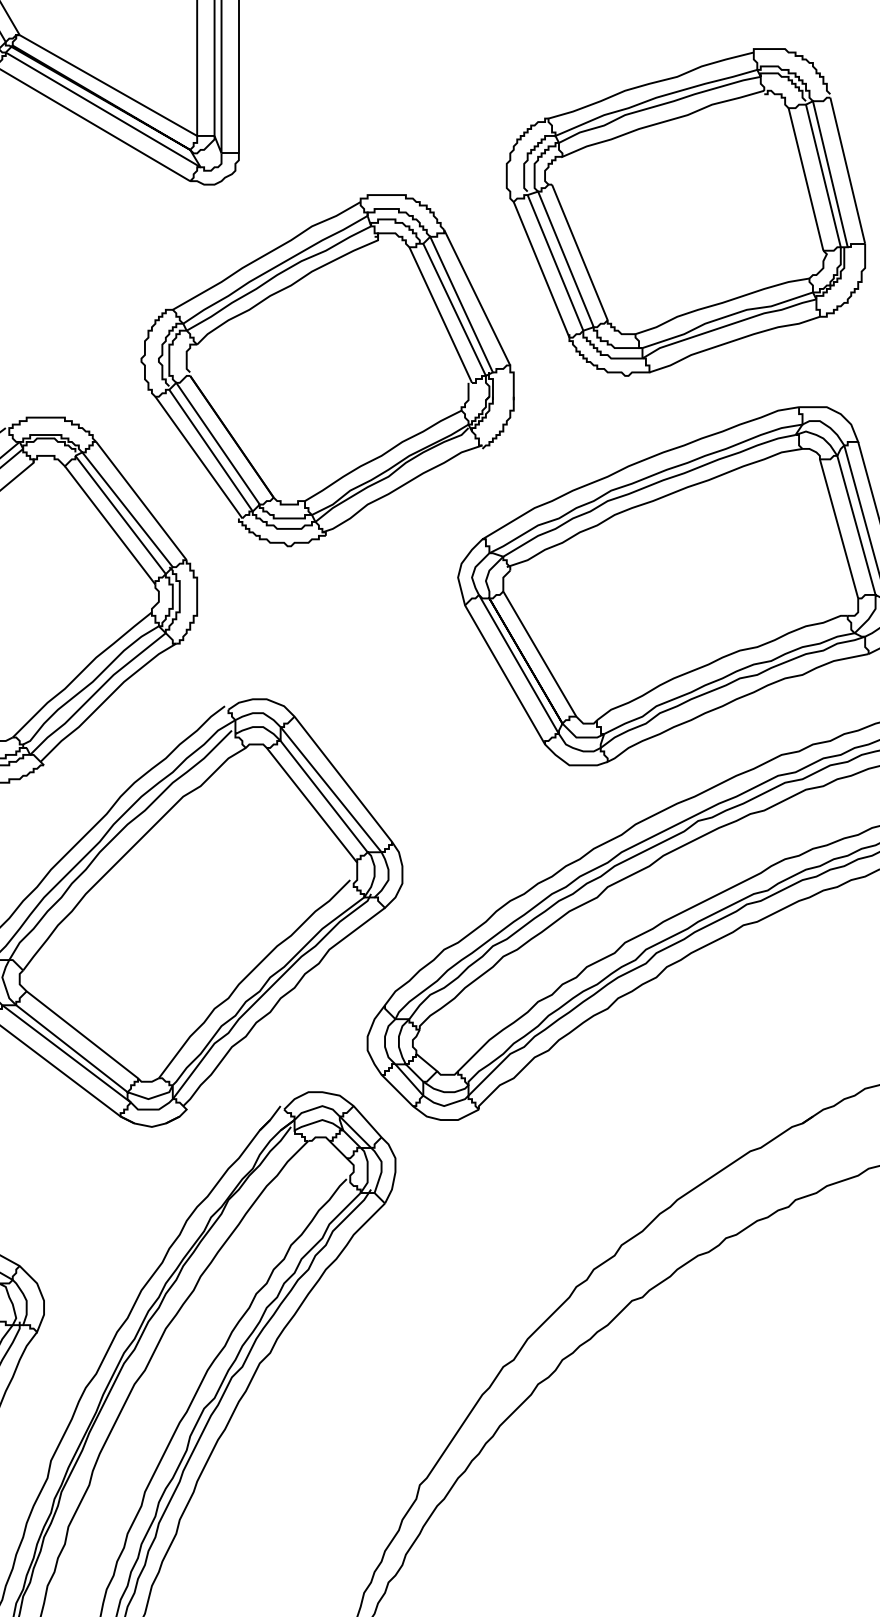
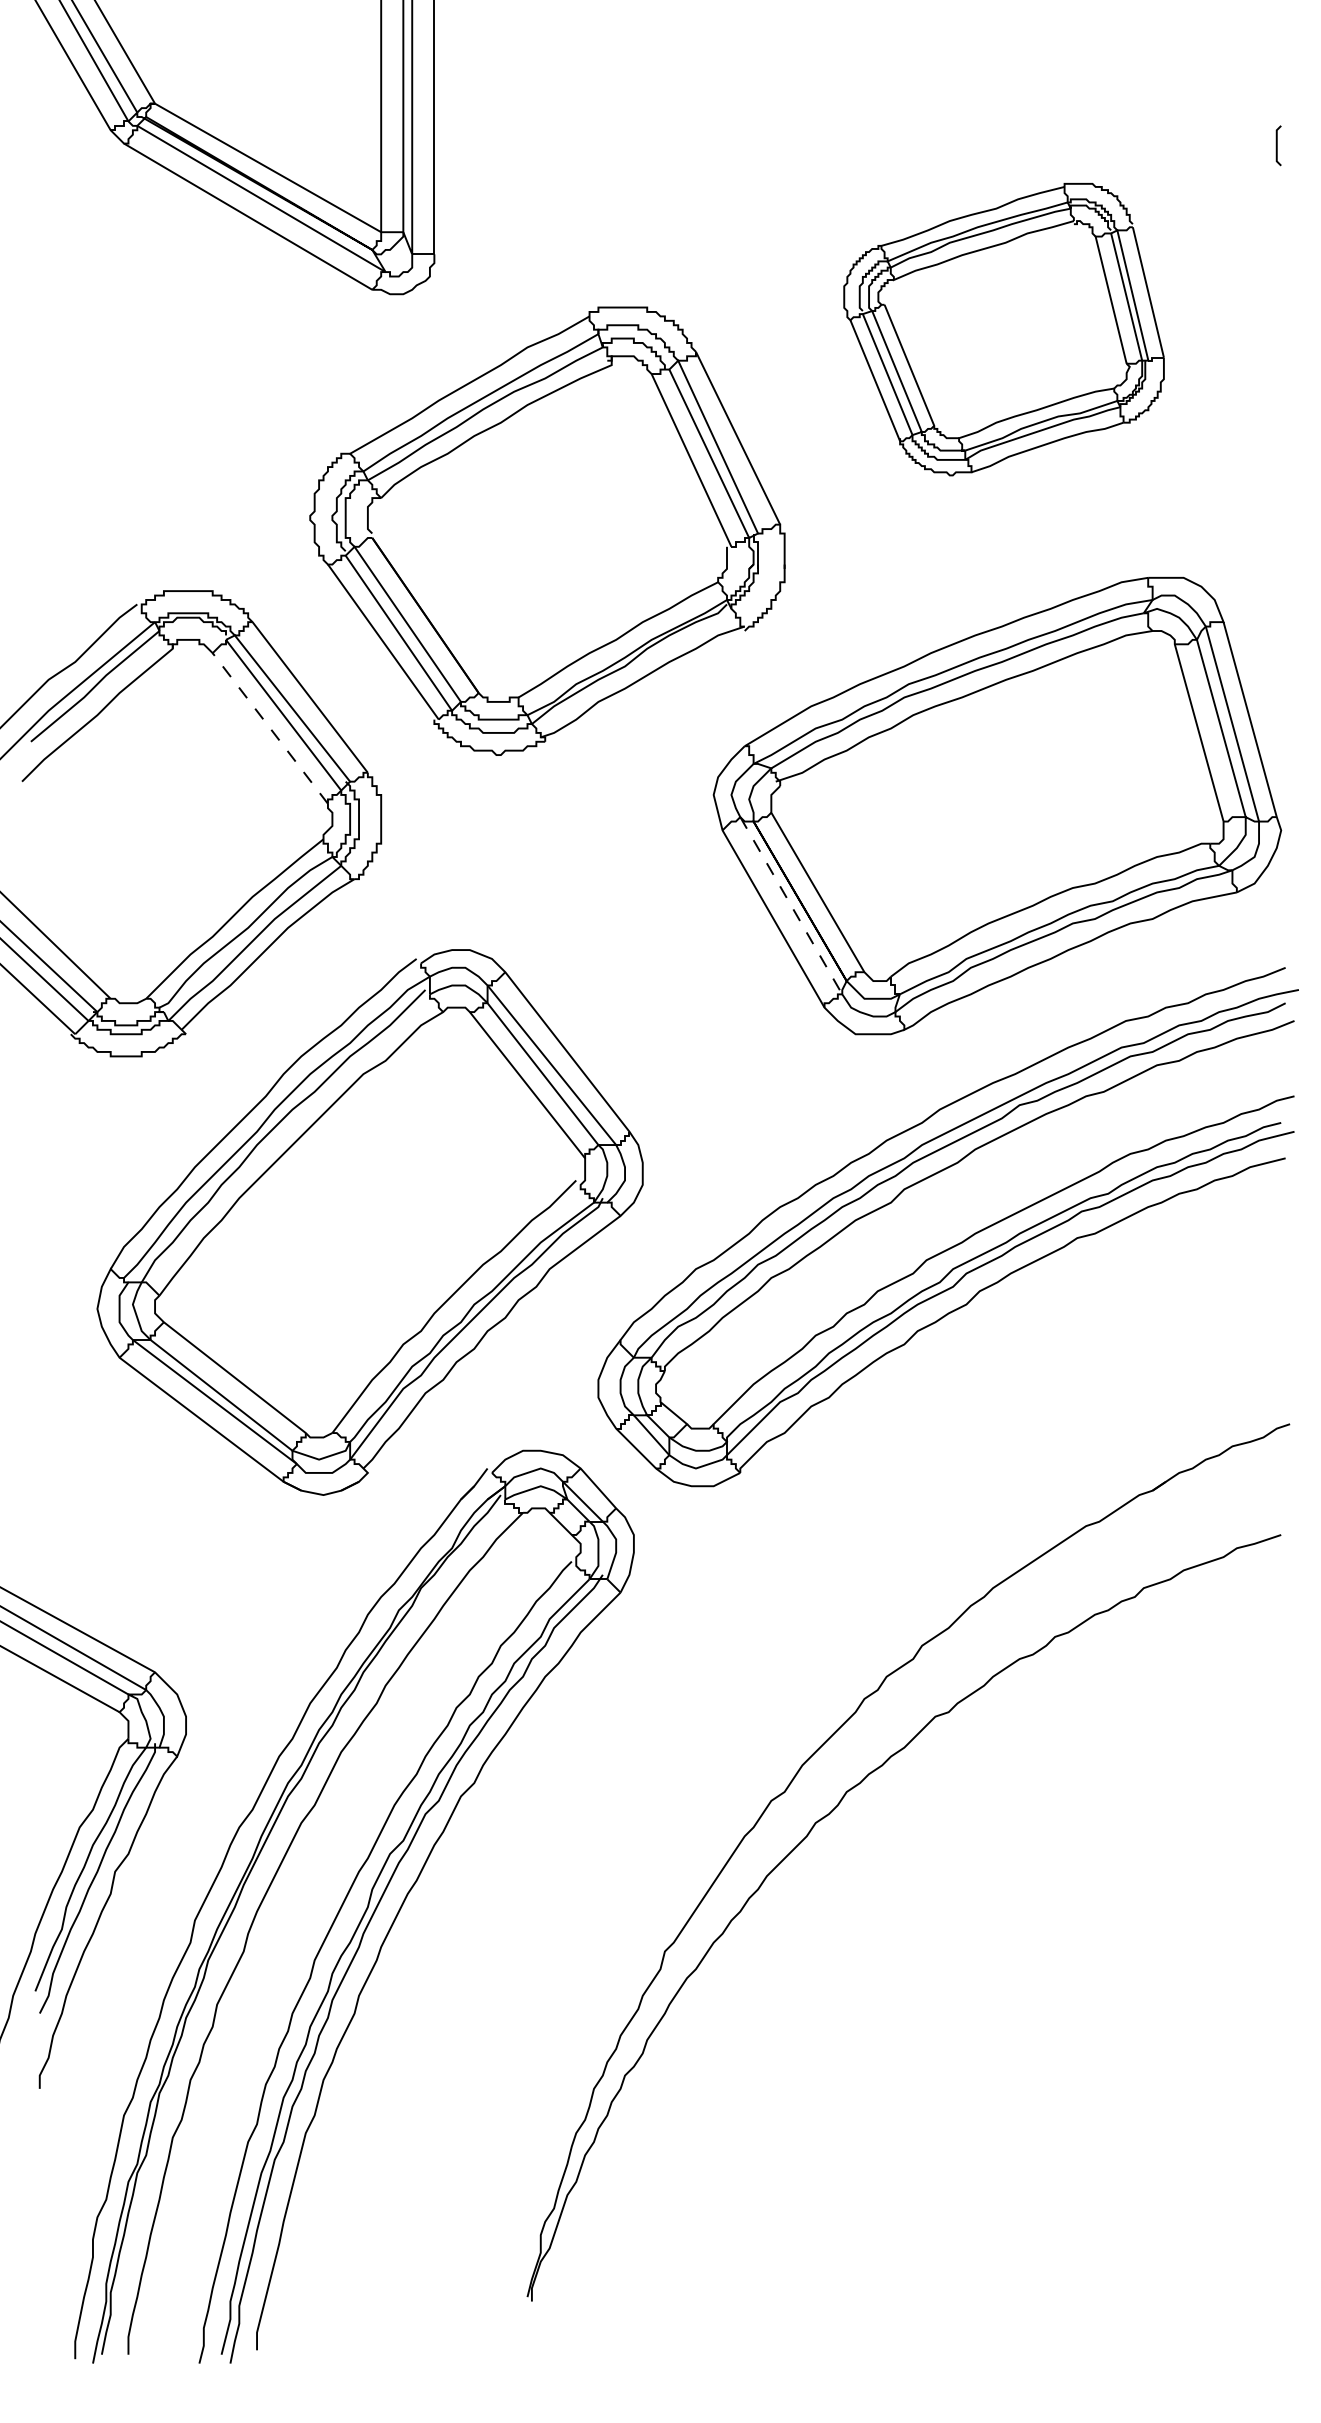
part: (685, 212) -> (1003, 329), size x0.7
line: (110, 525) -> (270, 728), solid -> dashed
line: (519, 665) -> (791, 906), solid -> dashed

